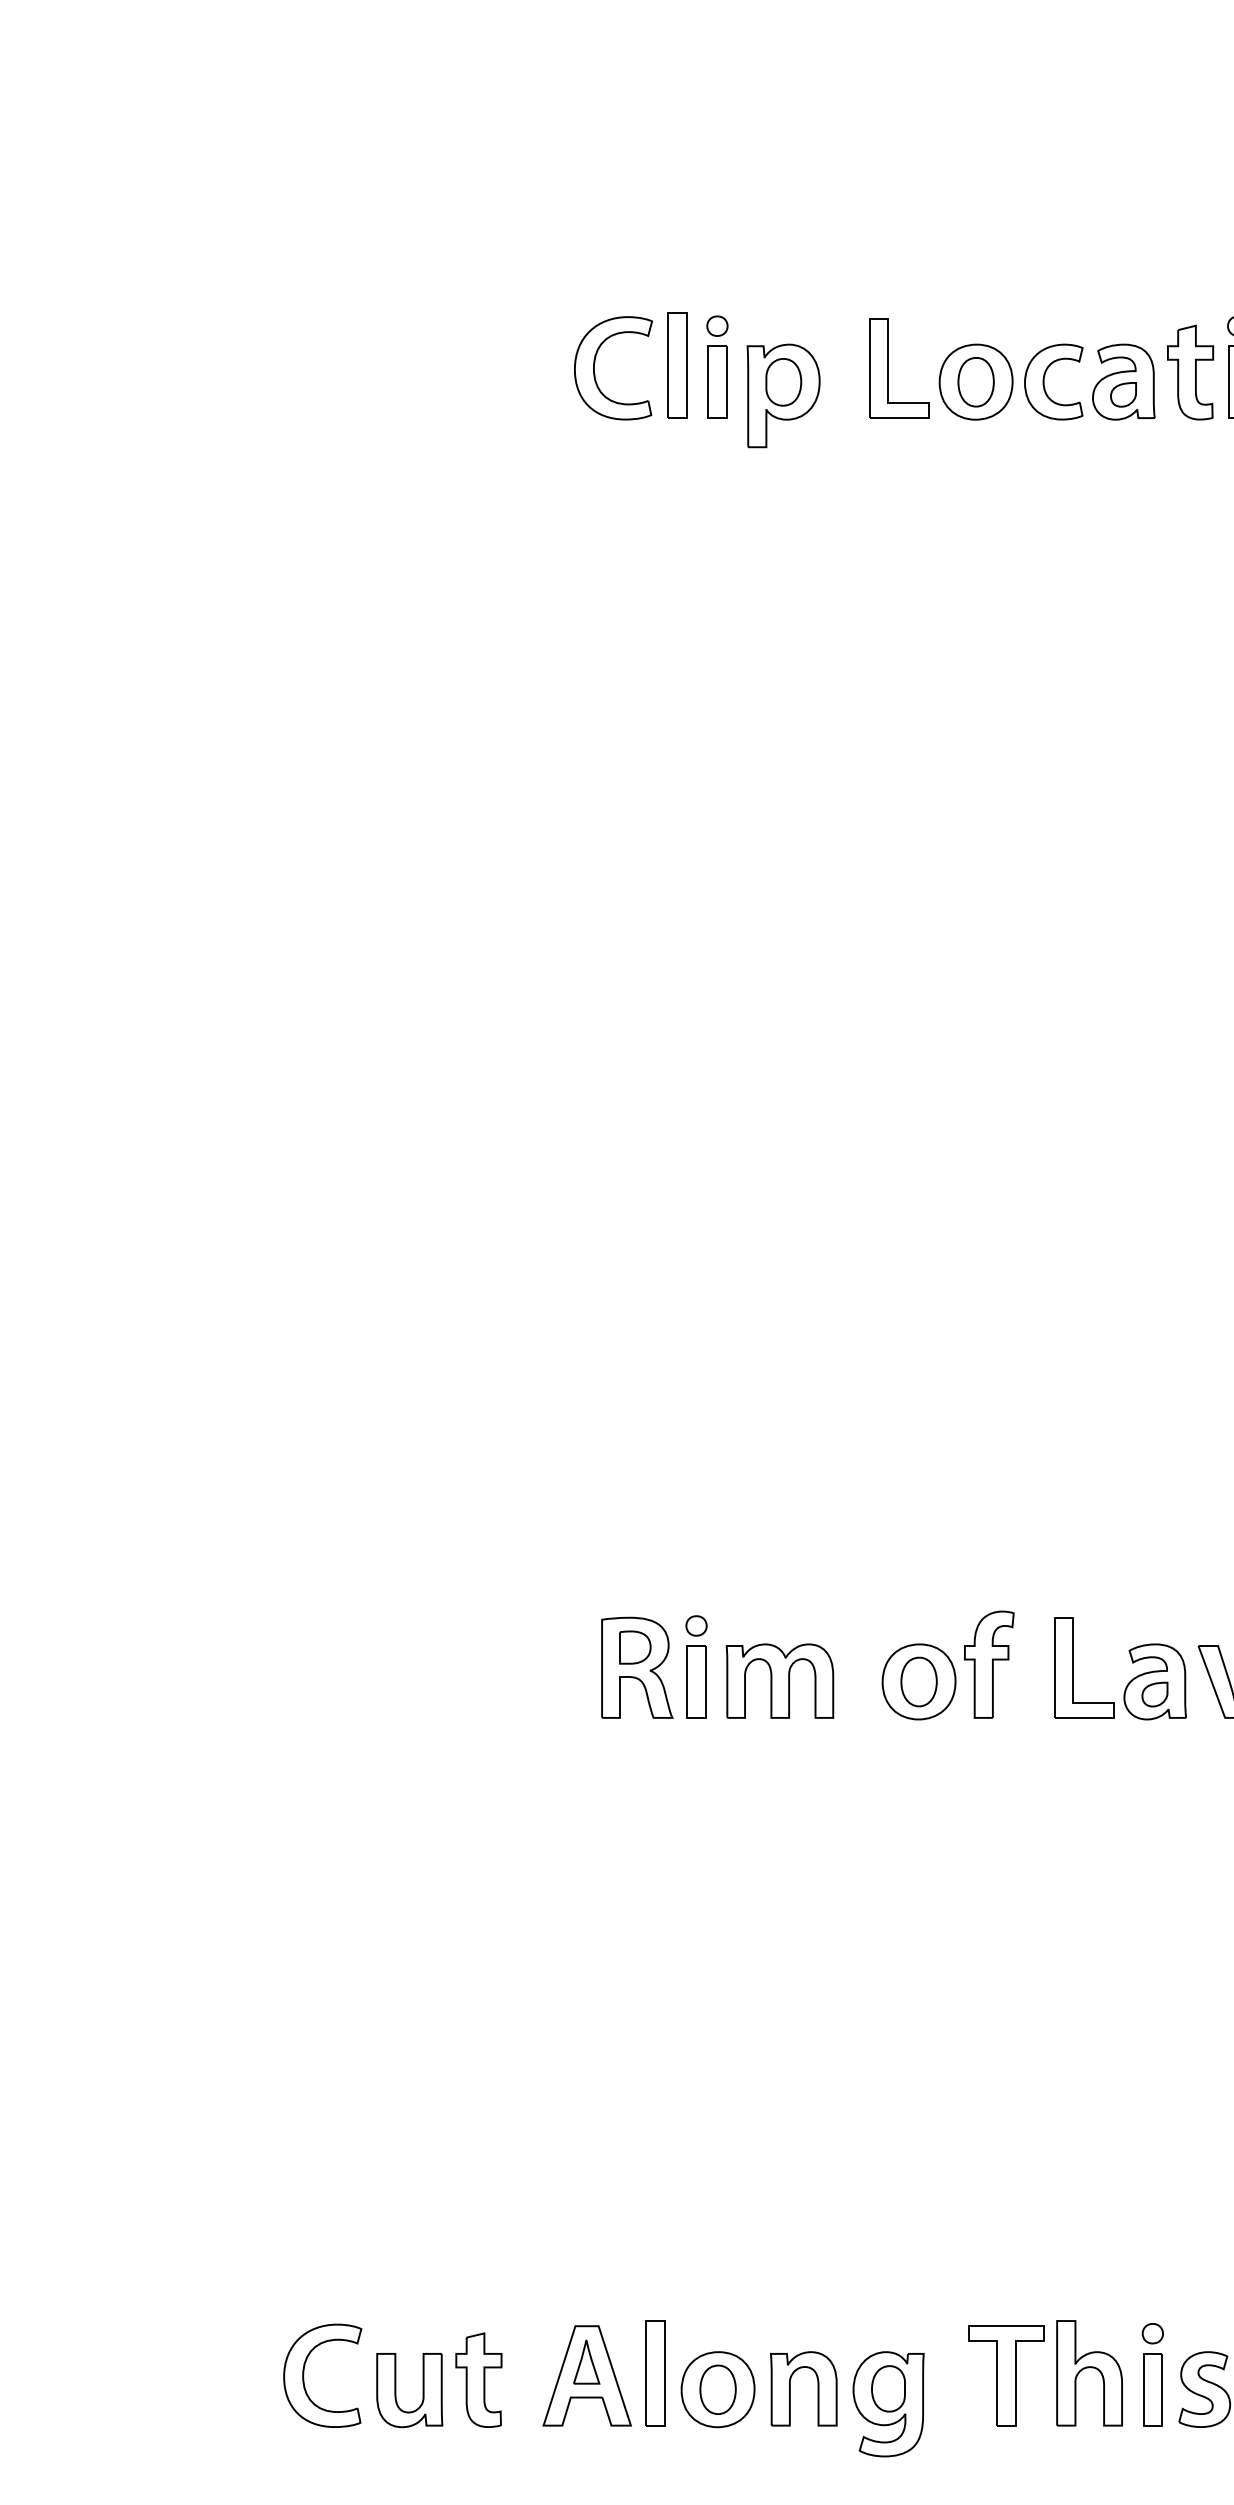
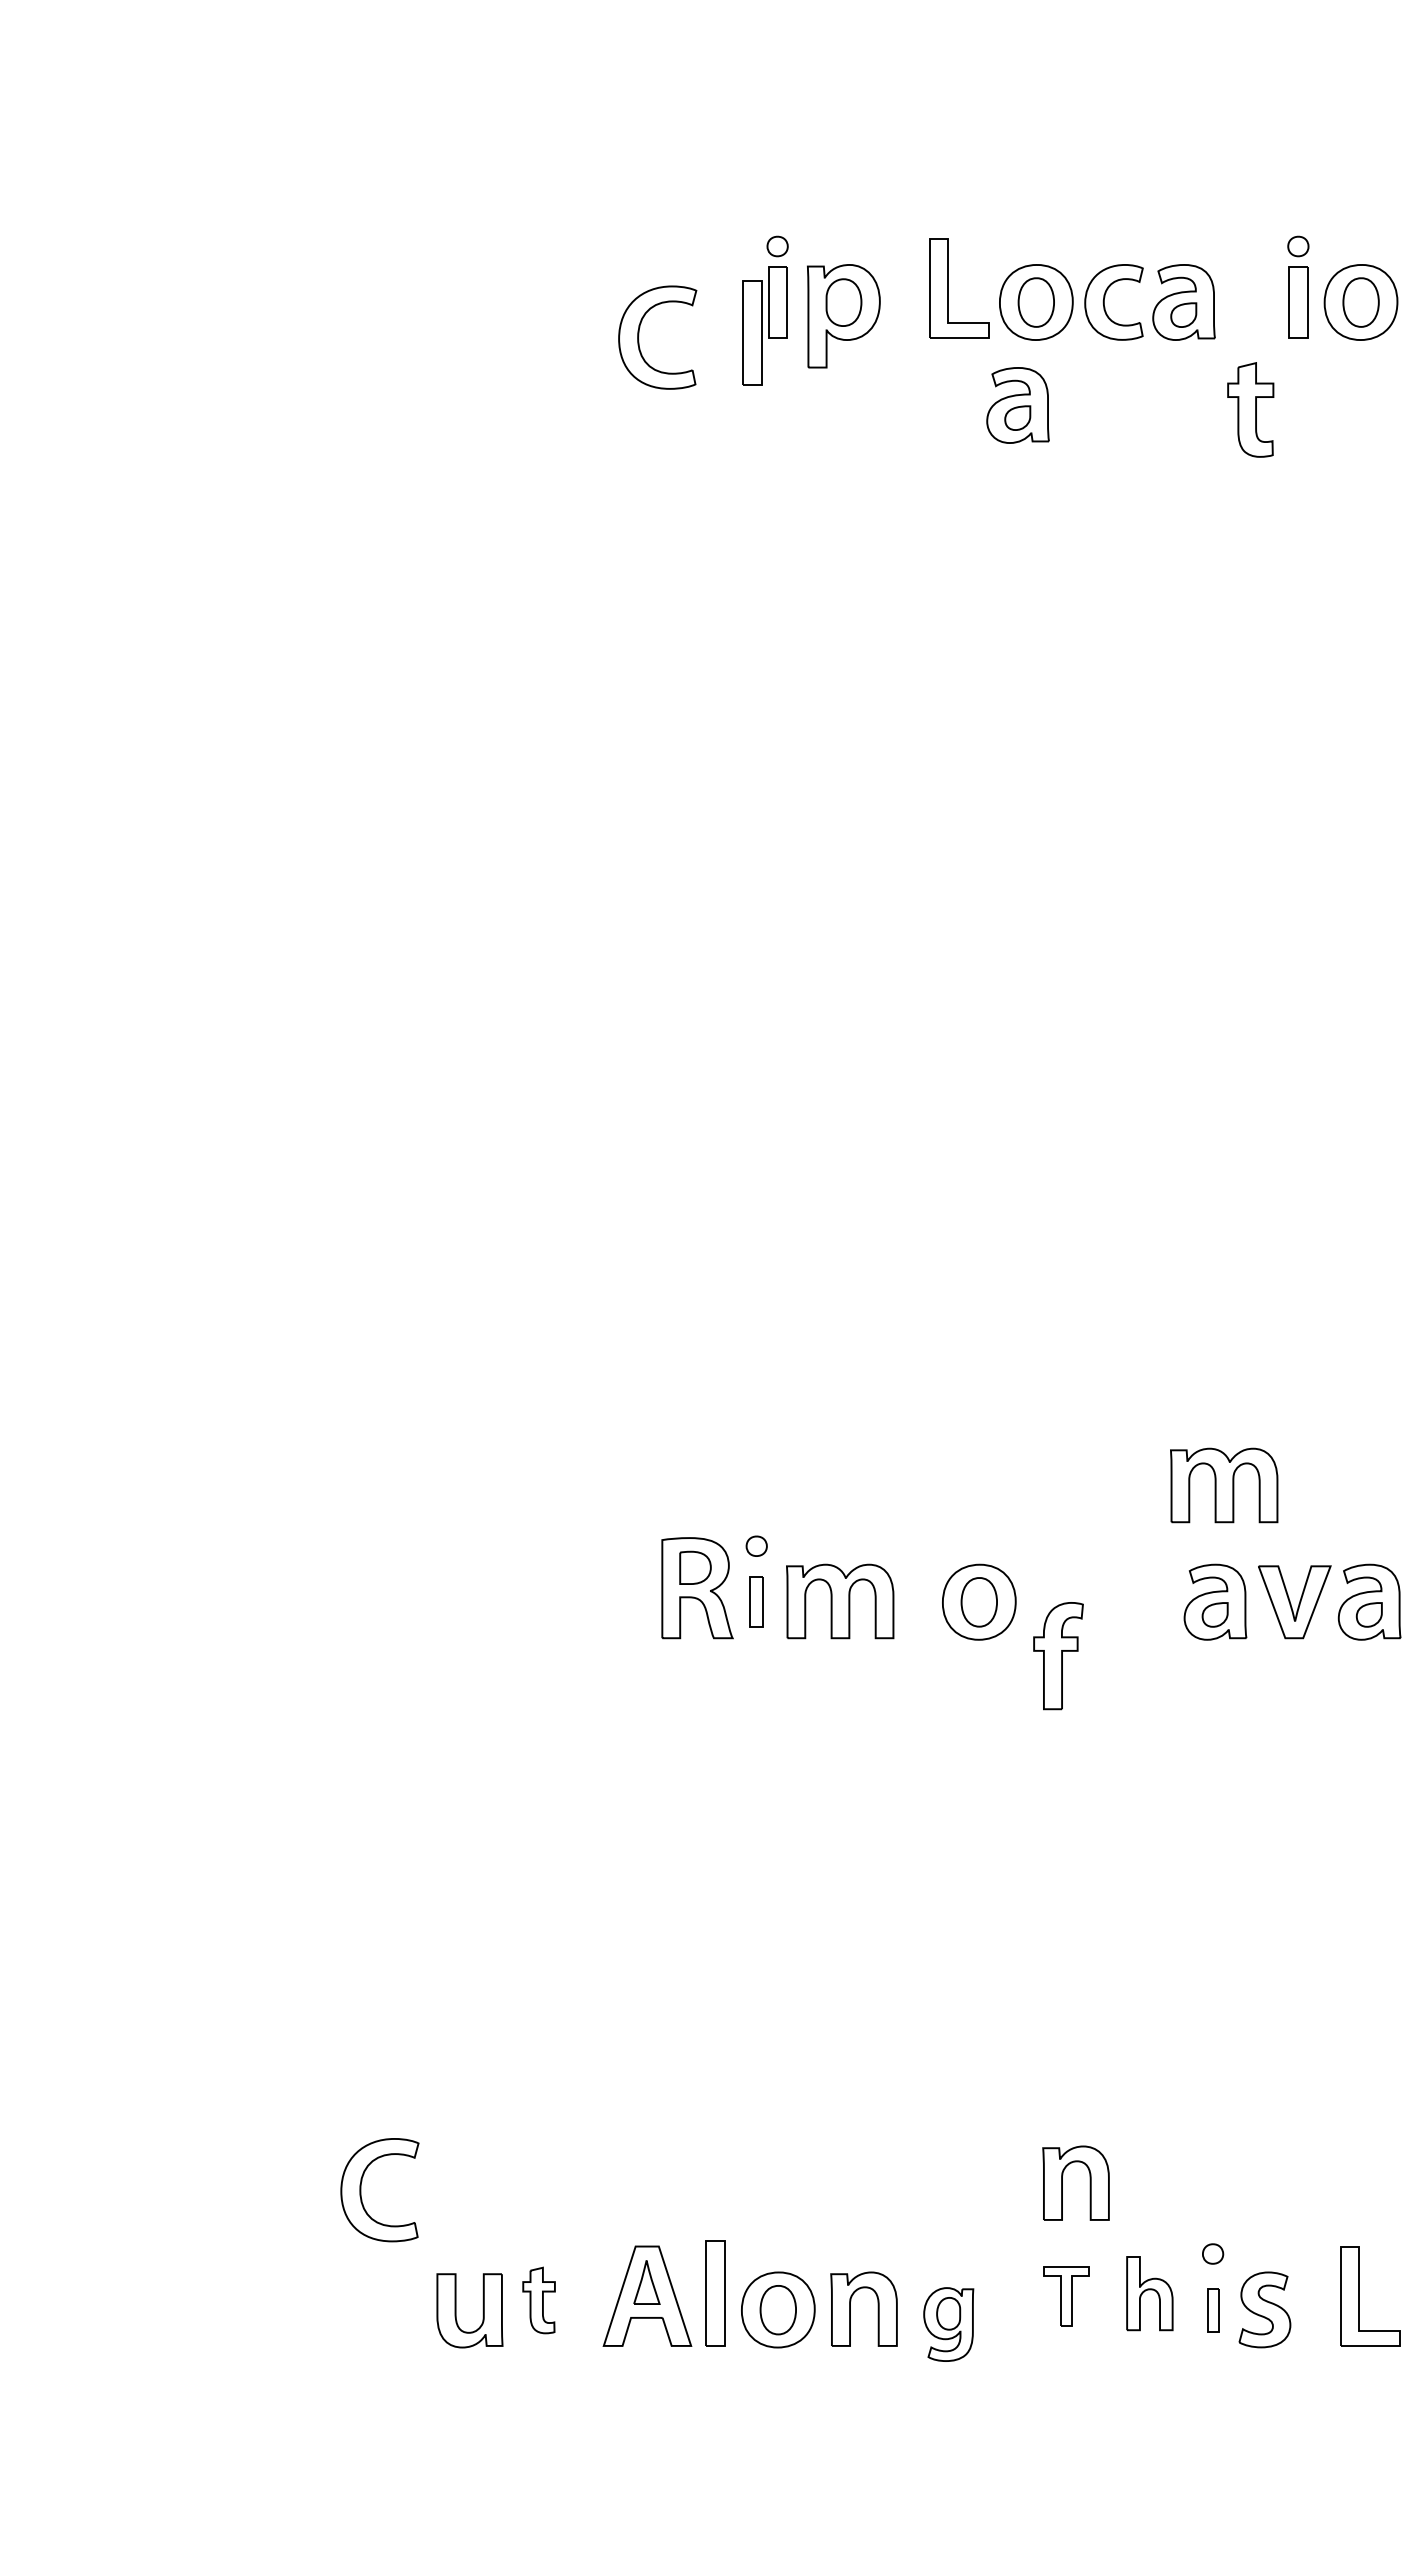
part: (677, 365) -> (752, 332), moved
part: (595, 367) -> (639, 336), moved
part: (1190, 372) -> (1250, 409), moved
part: (957, 485) -> (1017, 405), added
part: (1164, 1565) -> (1224, 1485), added
part: (989, 1665) -> (1058, 1656), moved
part: (1074, 1668) -> (1134, 1588), removed
part: (696, 1681) -> (756, 1601), size x0.7
part: (1002, 2262) -> (1062, 2182), added
part: (1089, 2373) -> (1149, 2293), size x0.7
part: (304, 2376) -> (361, 2190), moved
part: (1006, 2376) -> (1066, 2296), size x0.6
part: (478, 2380) -> (538, 2300), size x0.7
part: (1152, 2389) -> (1212, 2309), size x0.6
part: (888, 2404) -> (948, 2324), size x0.7

